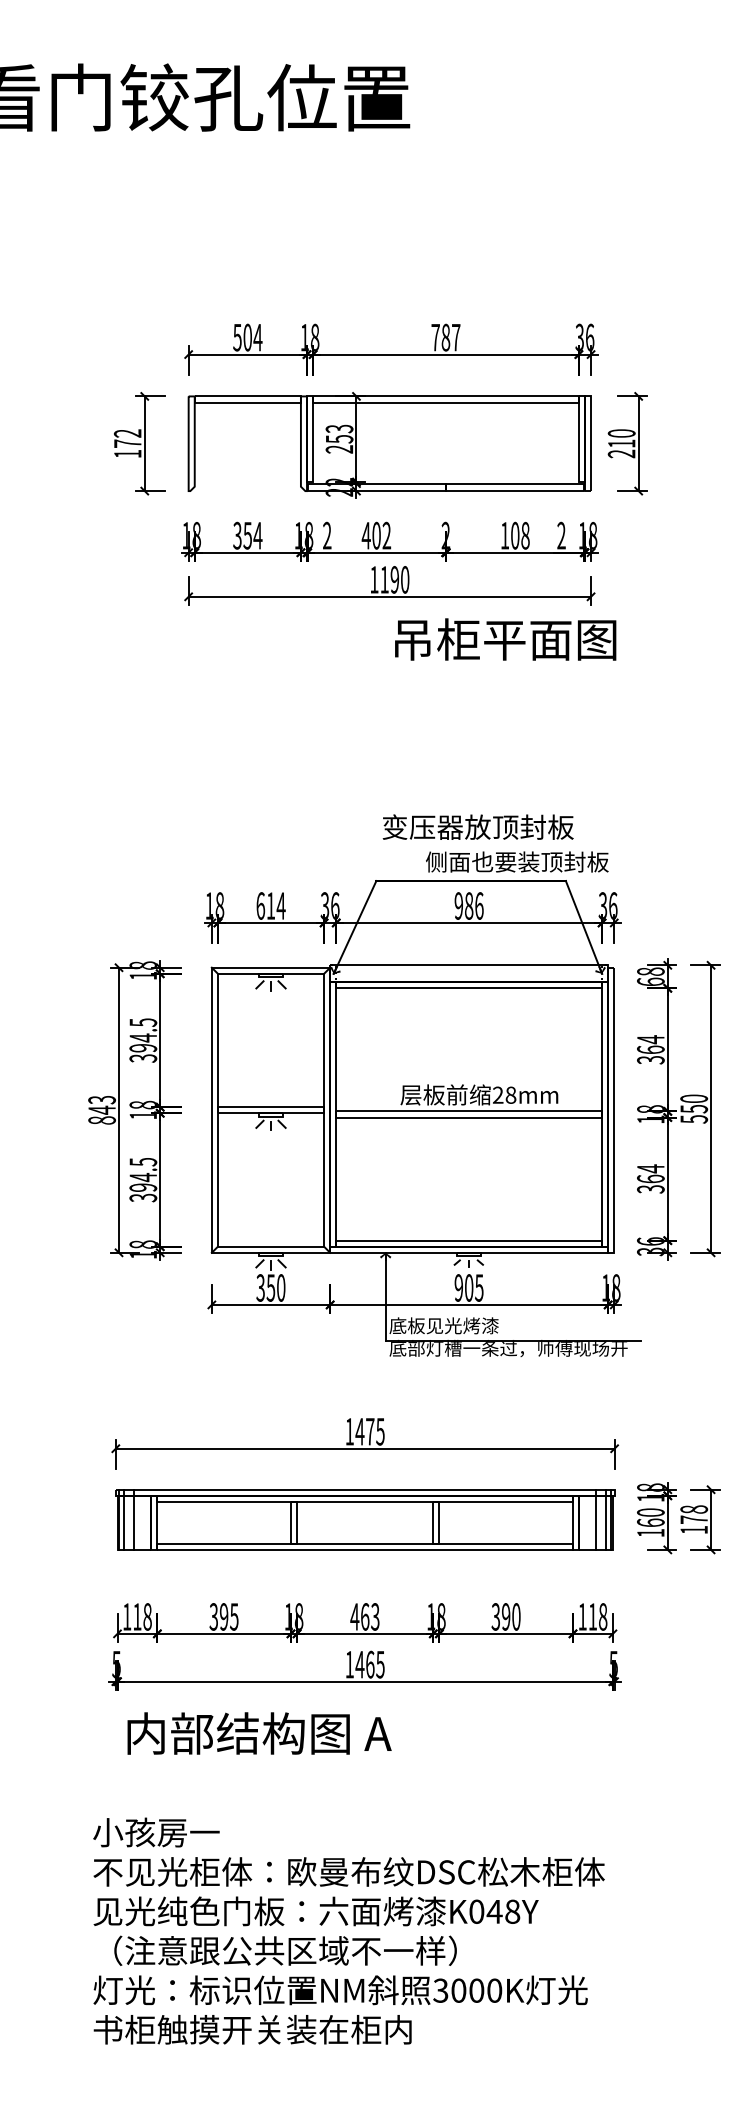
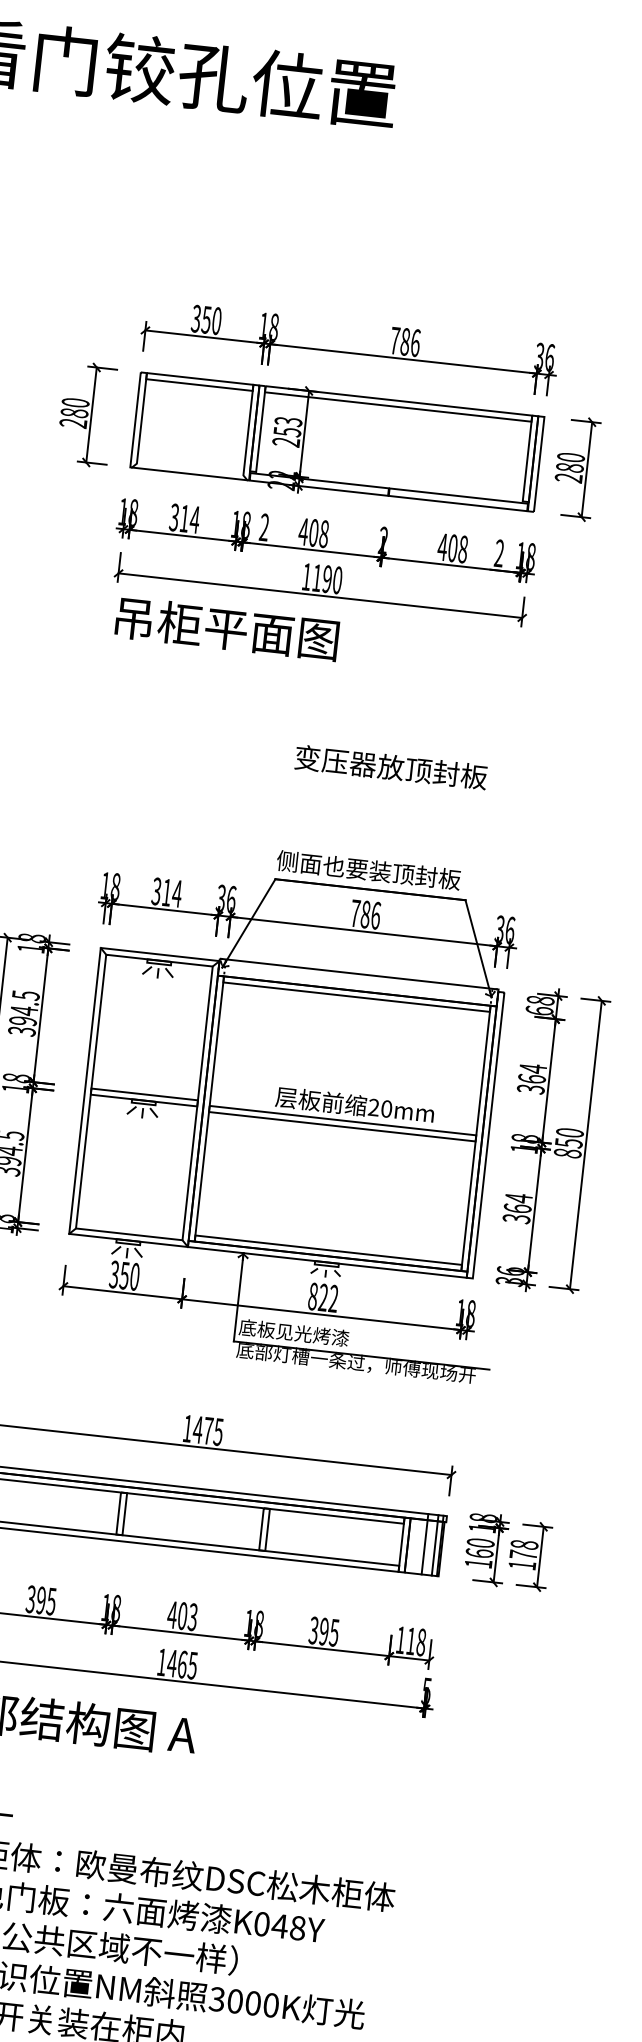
text: (247, 337) -> (206, 319), 504 -> 350
text: (456, 337) -> (415, 342), 787 -> 786
text: (127, 443) -> (74, 412), 172 -> 280
text: (621, 443) -> (569, 467), 210 -> 280
line: (247, 491) -> (189, 474), added
text: (247, 535) -> (184, 518), 354 -> 314
text: (386, 535) -> (323, 533), 402 -> 408
text: (504, 535) -> (442, 546), 108 -> 408
text: (505, 639) -> (227, 628), moved
text: (477, 826) -> (390, 766), moved
text: (517, 861) -> (368, 869), moved
text: (260, 905) -> (156, 890), 614 -> 314
text: (458, 905) -> (355, 912), 986 -> 786
text: (510, 1095) -> (386, 1109), 28mm -> 20mm
text: (693, 1119) -> (567, 1153), 550 -> 850
text: (468, 1287) -> (322, 1297), 905 -> 822
text: (365, 1616) -> (183, 1615), 463 -> 403
text: (516, 1616) -> (334, 1632), 390 -> 395

